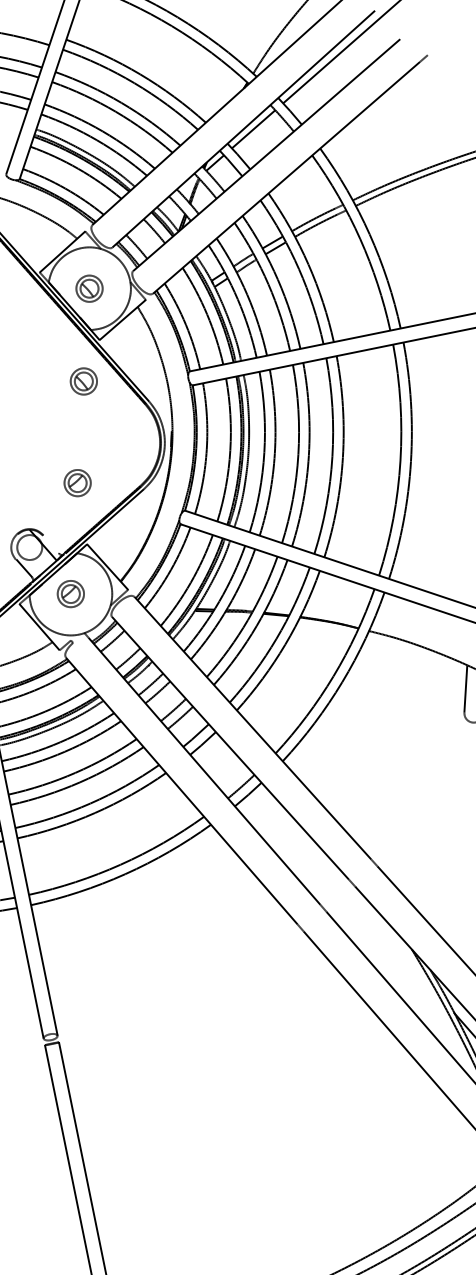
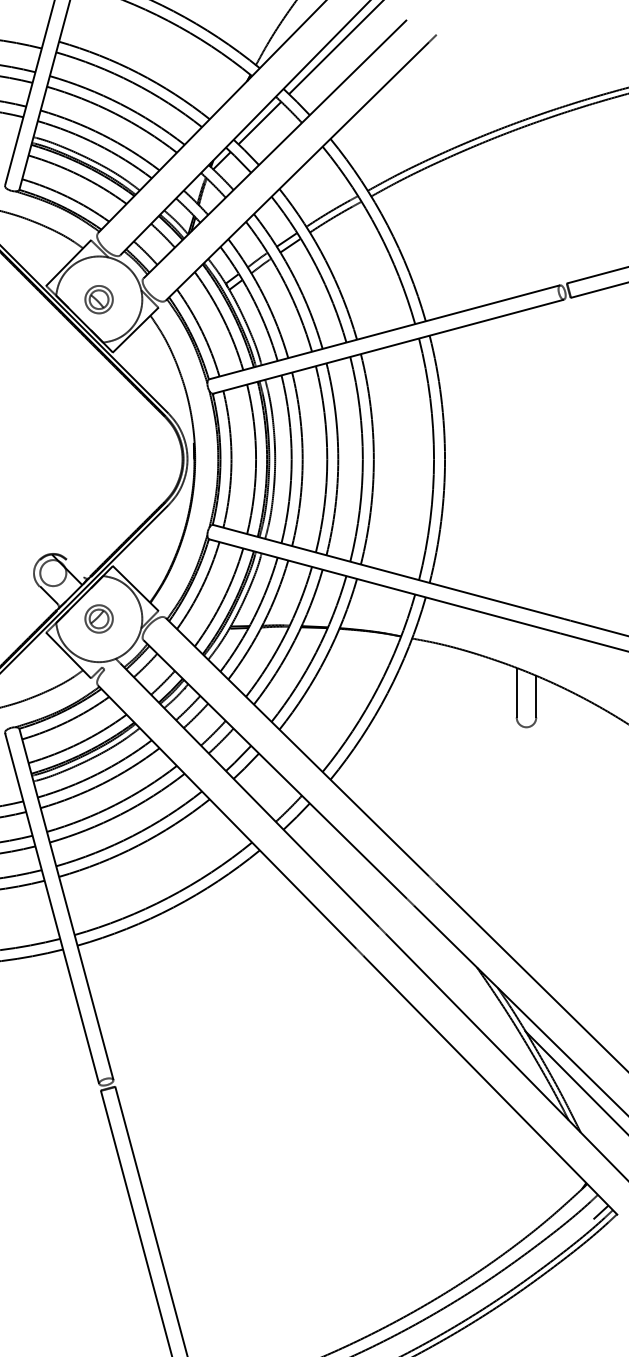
part: (83, 381) -> (98, 396), removed
part: (77, 482) -> (98, 502), removed

